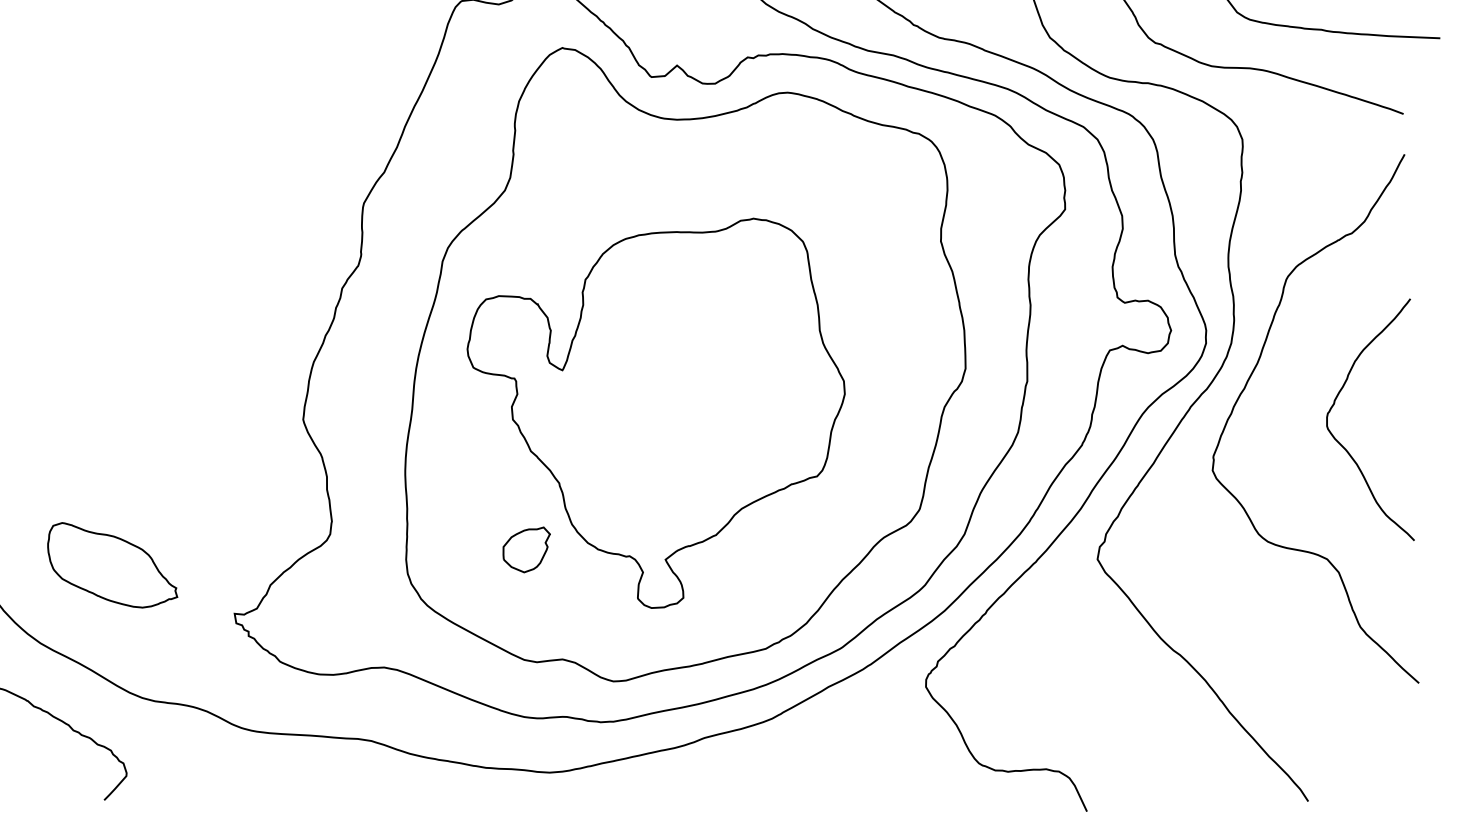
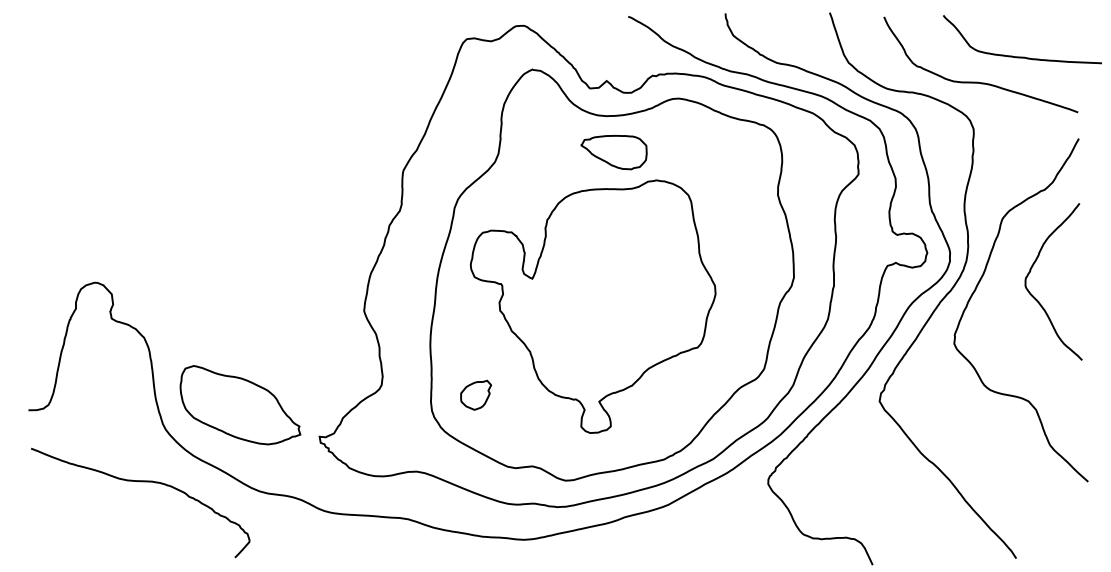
part: (687, 175) -> (613, 152), added
curve: (1343, 445) -> (1036, 298), moved
part: (527, 548) -> (476, 394), moved
part: (112, 565) -> (240, 405), size x1.43

